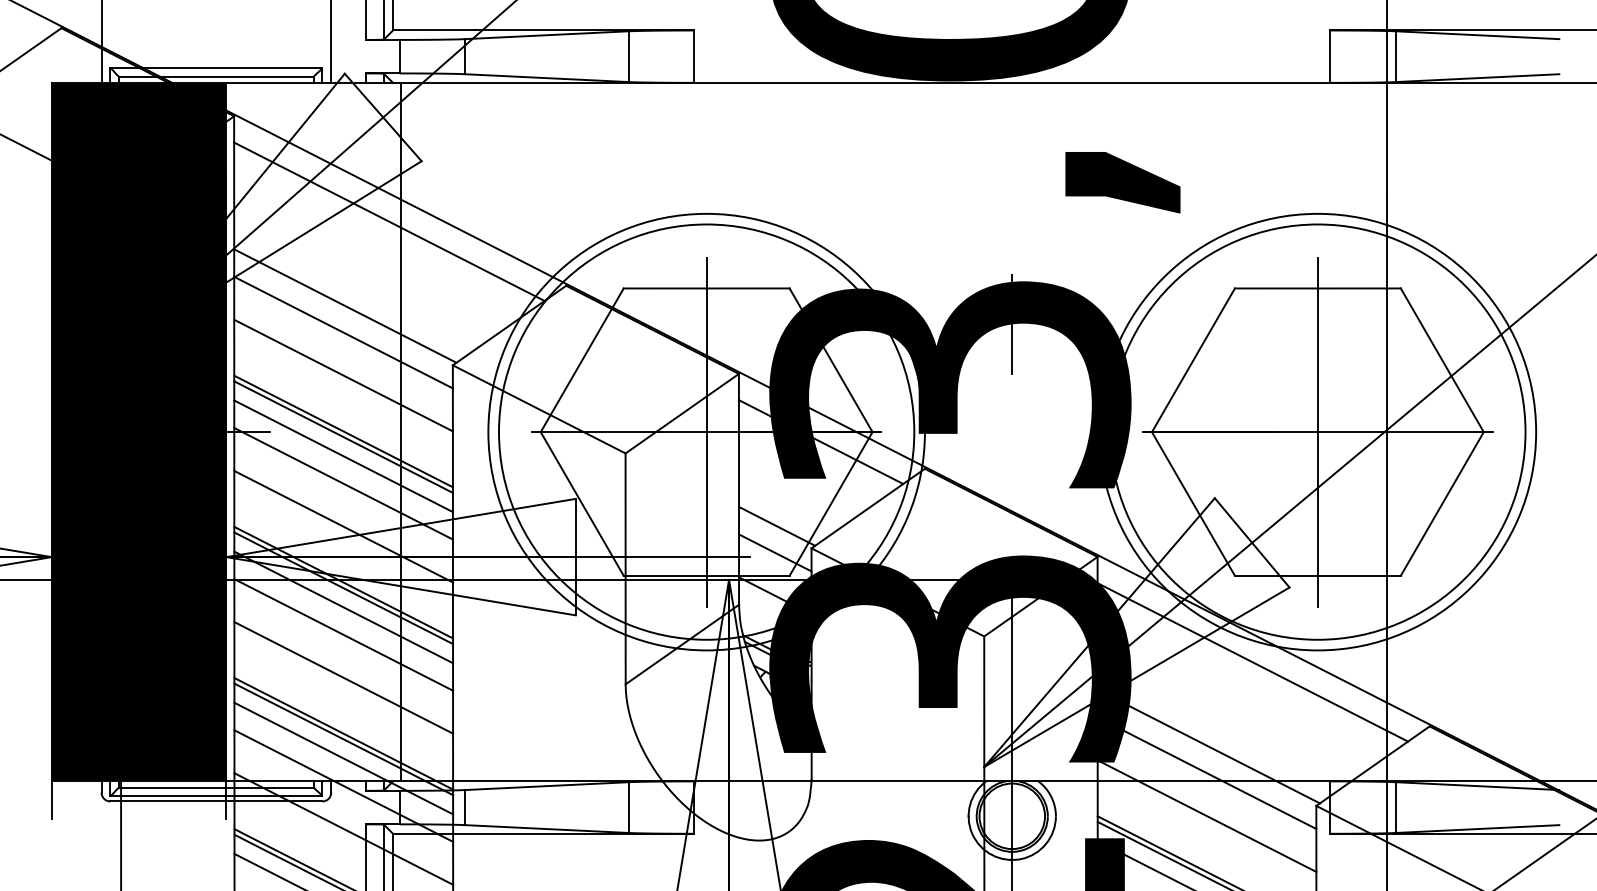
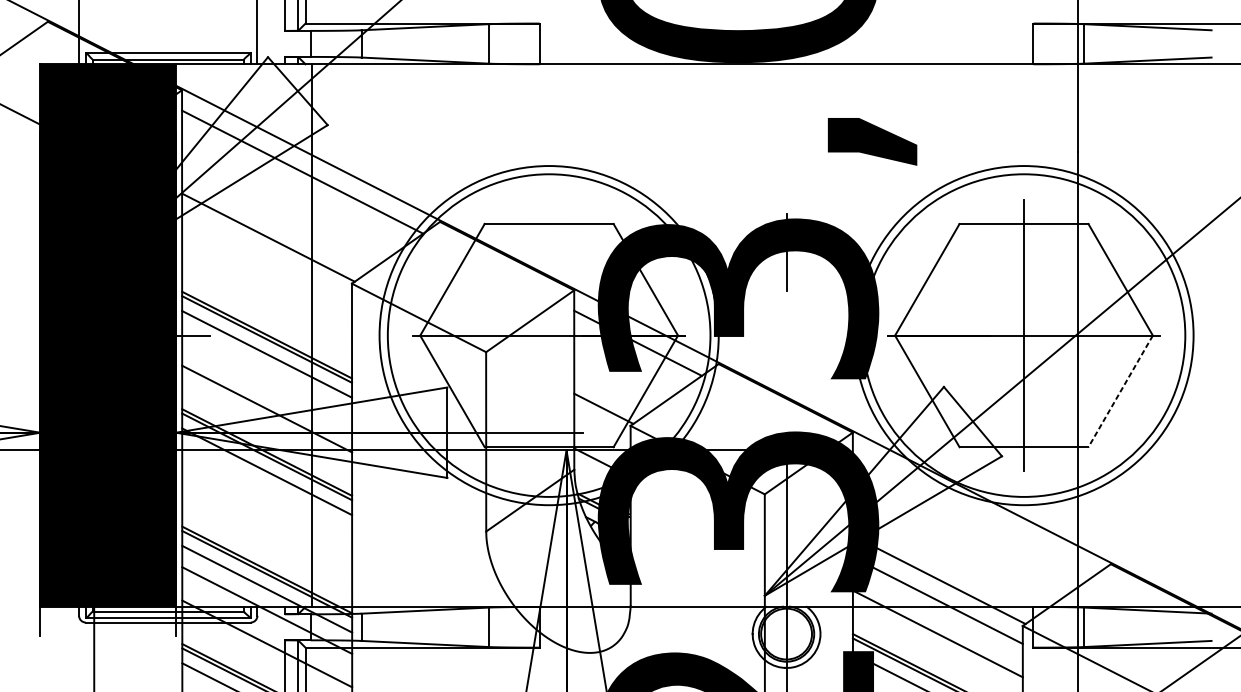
line: (343, 332) -> (267, 258), removed
line: (343, 375) -> (267, 291), removed
line: (706, 431) -> (549, 335), removed
line: (343, 483) -> (267, 375), removed
line: (1442, 503) -> (1120, 391), solid -> dashed
line: (775, 552) -> (602, 429), removed
line: (343, 634) -> (267, 492), removed
line: (1252, 662) -> (973, 514), removed
line: (343, 677) -> (267, 526), removed

